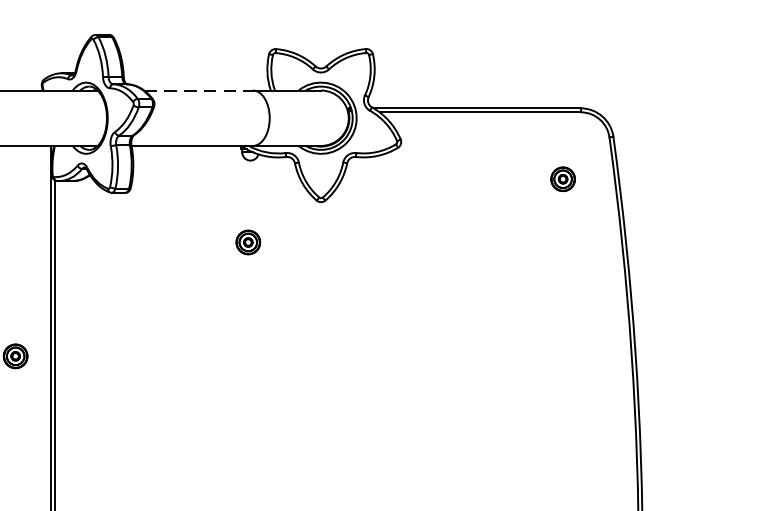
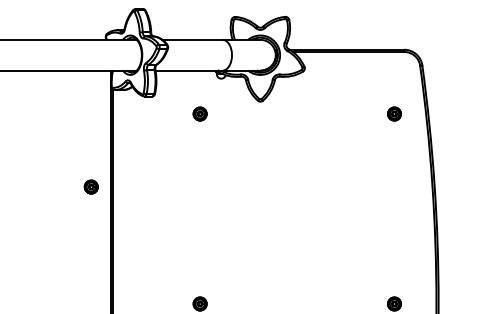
line: (200, 89) -> (193, 39), dashed -> solid
part: (563, 178) -> (394, 113), moved
part: (247, 241) -> (199, 113), moved

